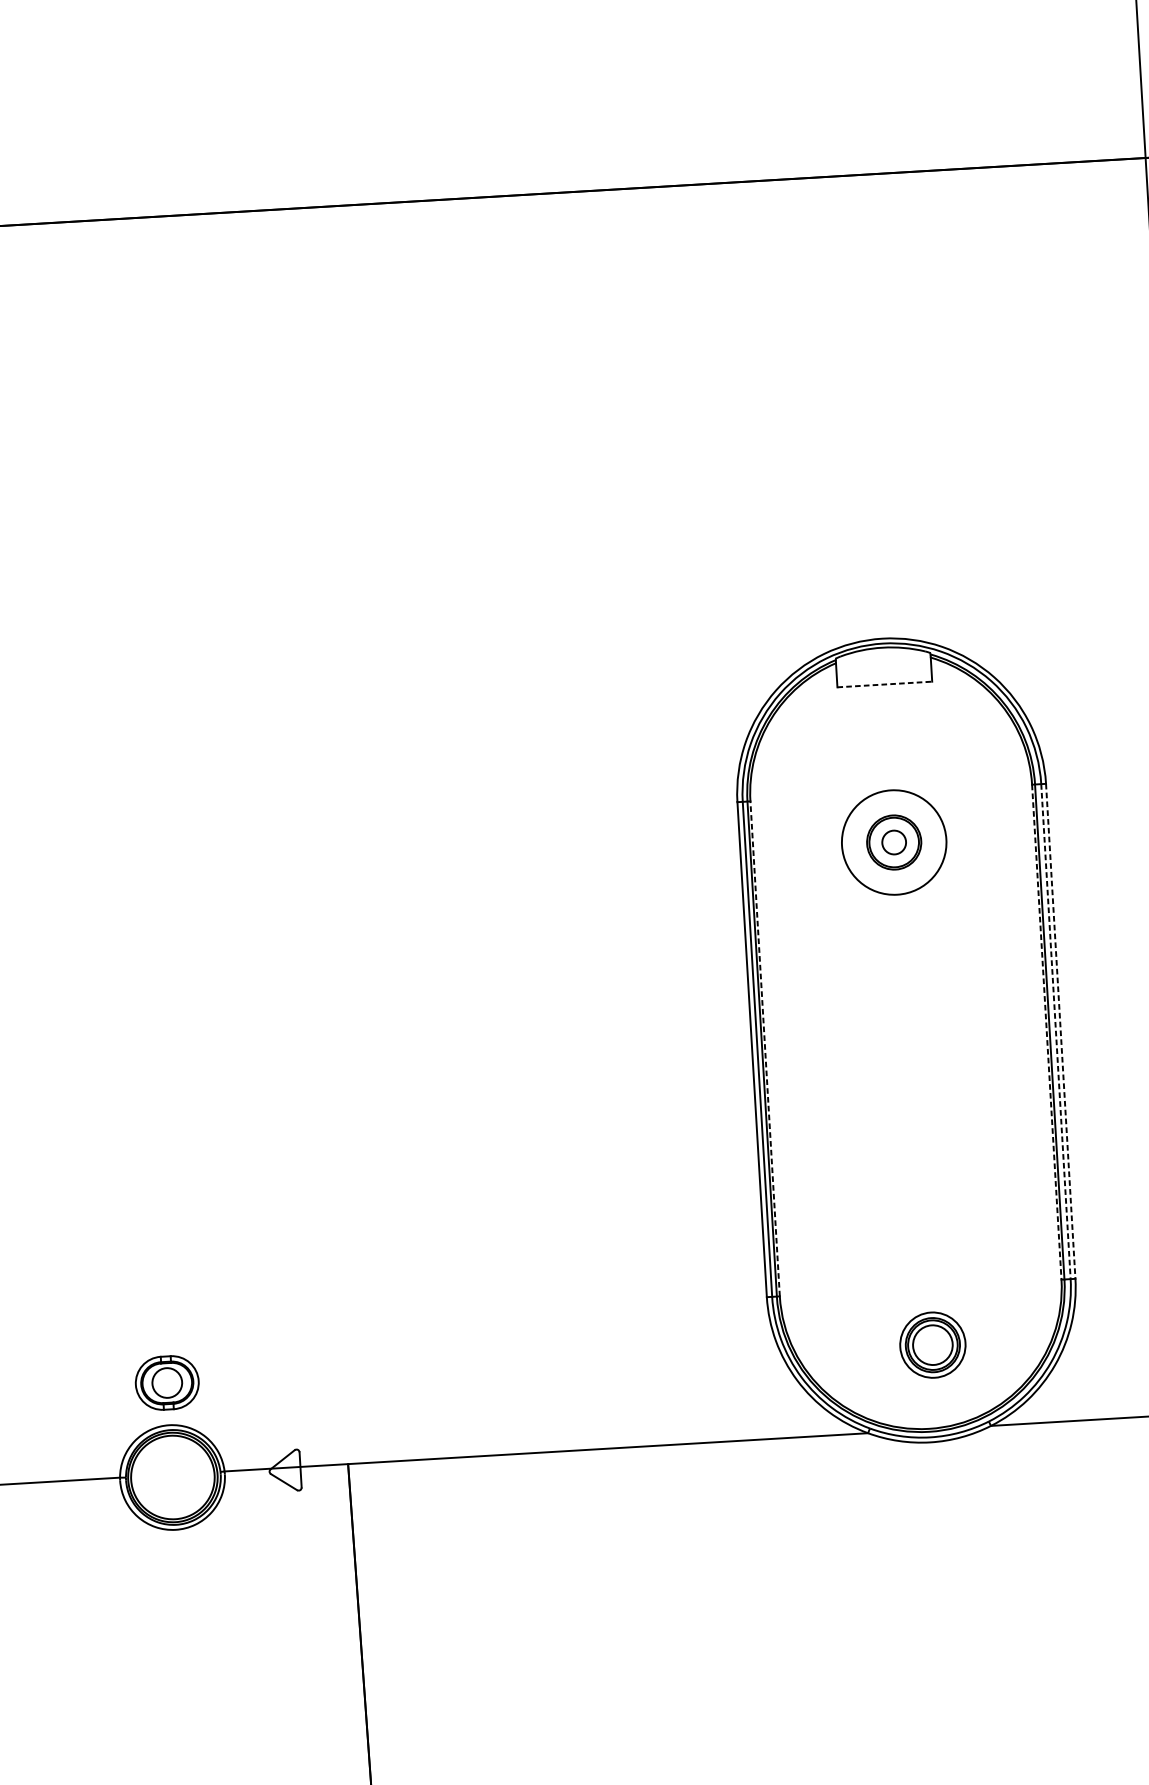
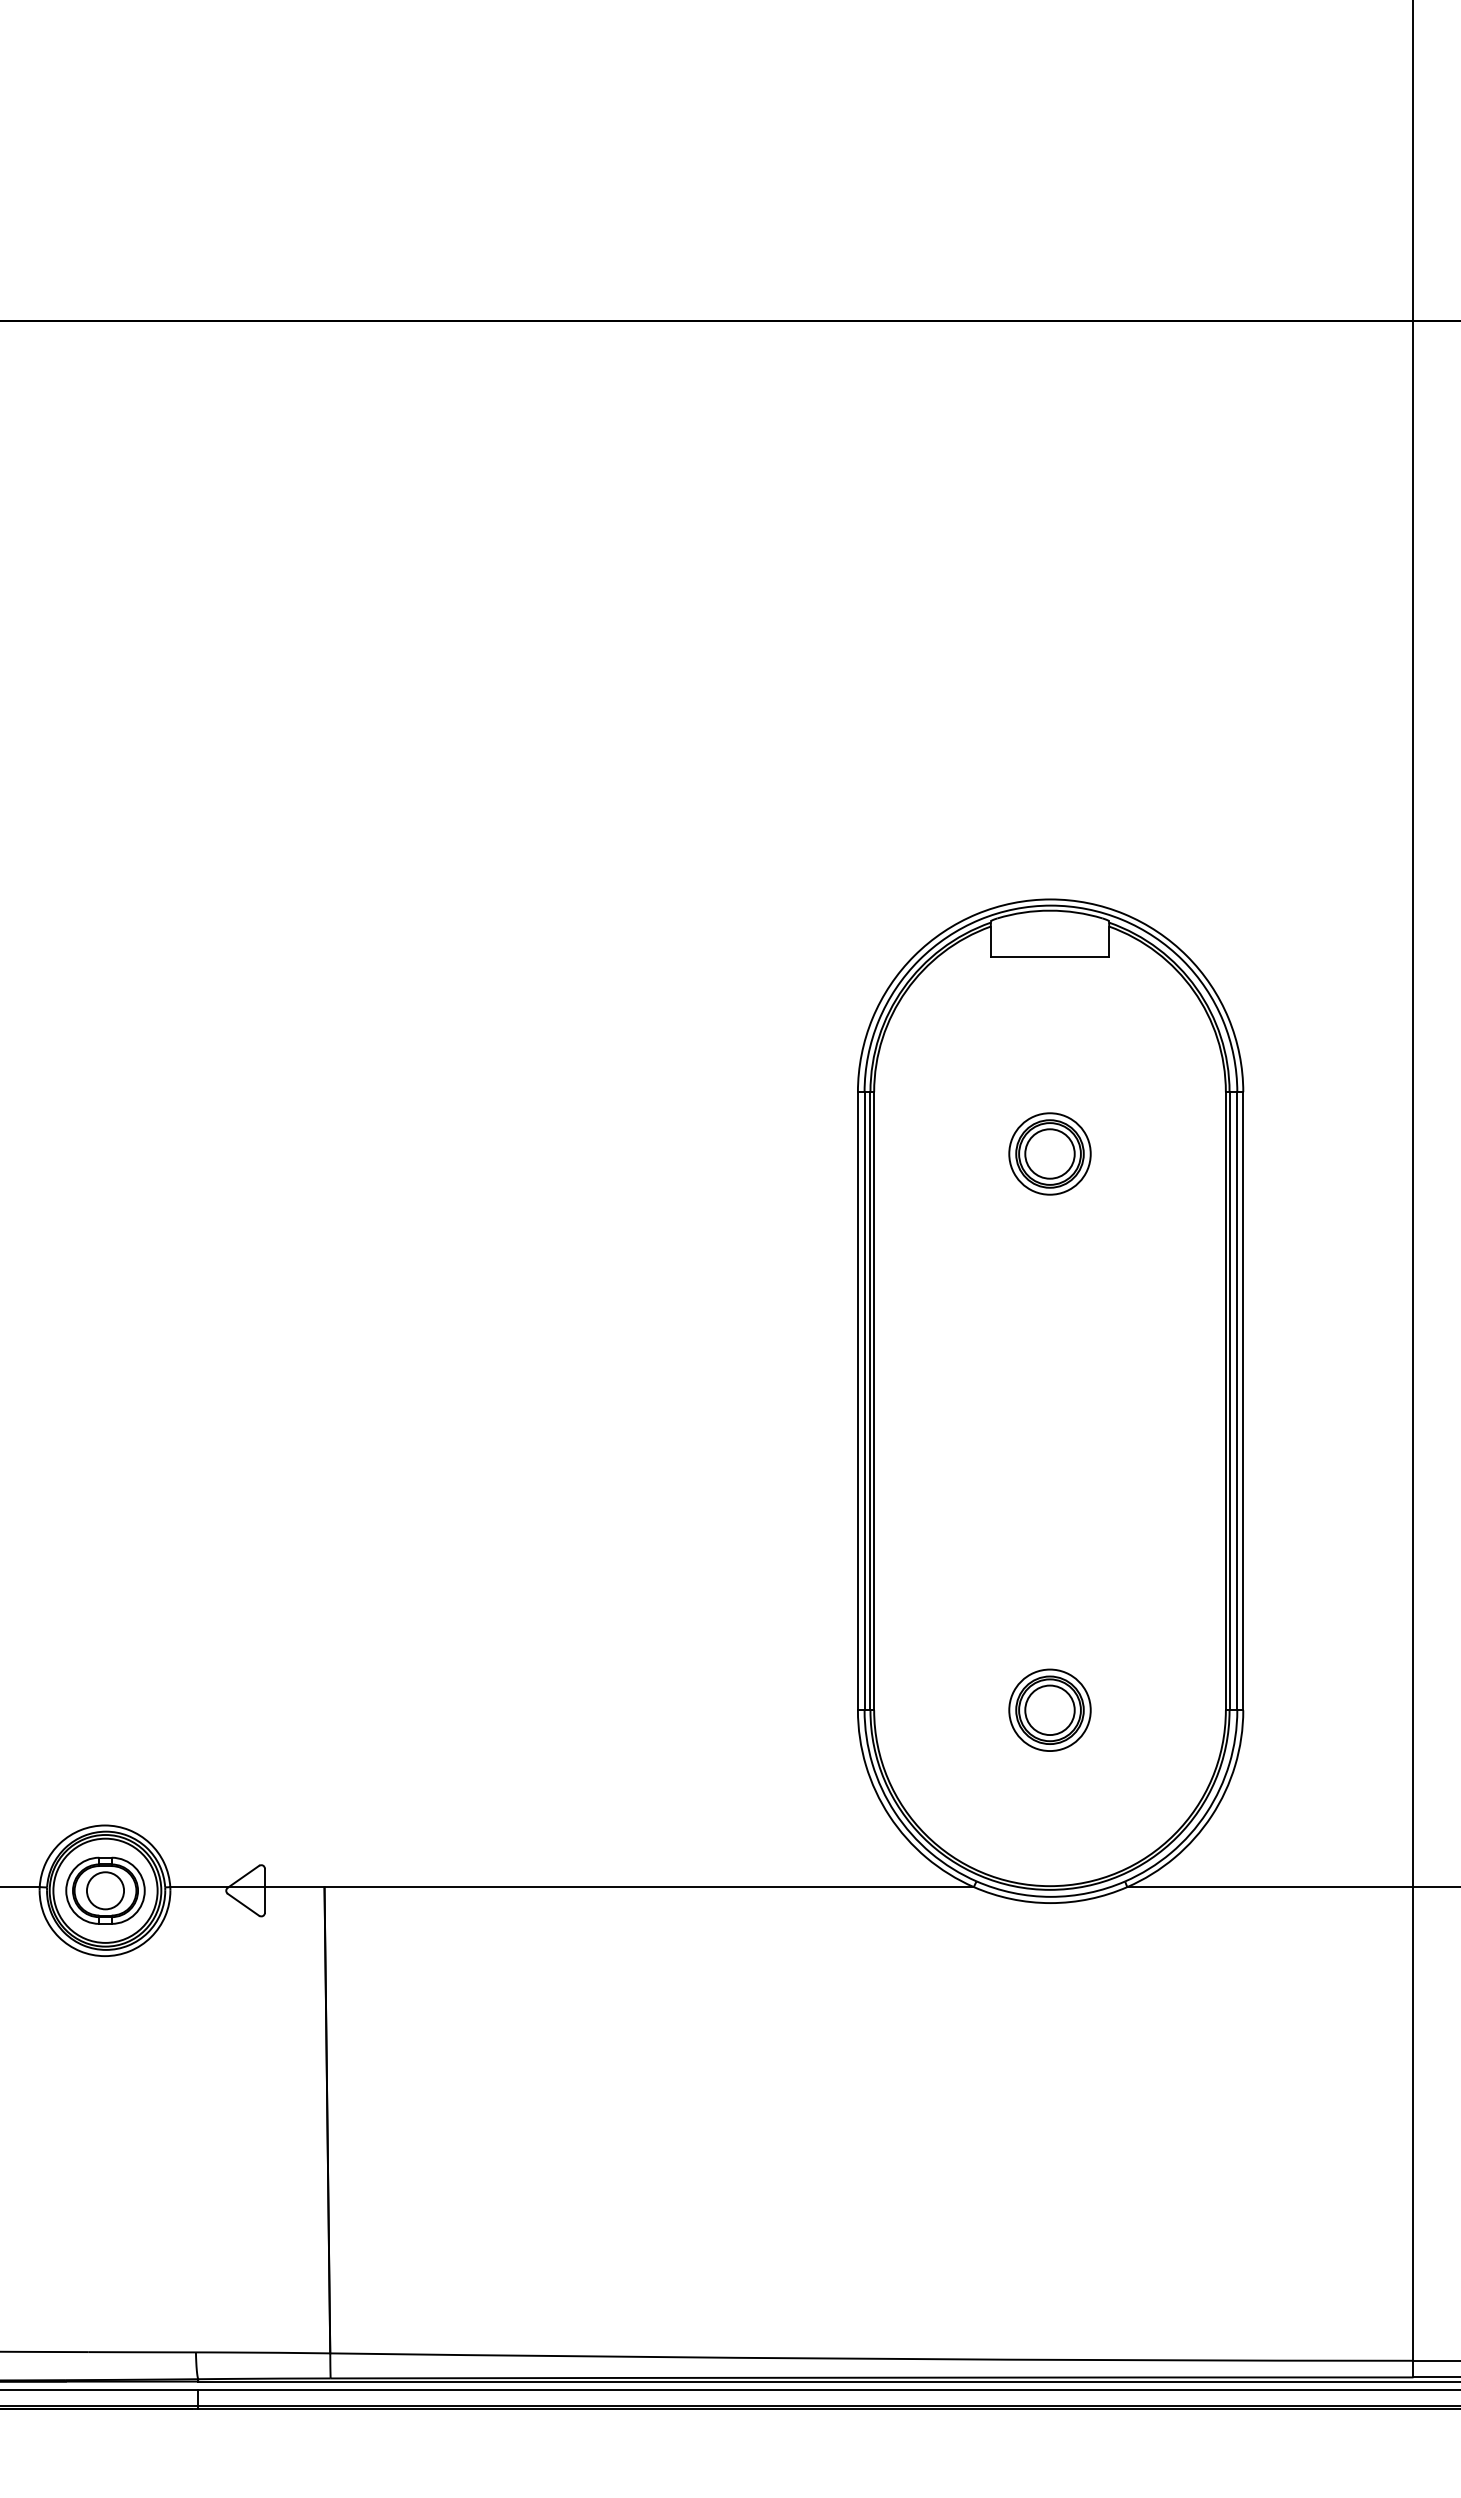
line: (885, 684) -> (1050, 956), dashed -> solid
circle: (893, 842) -> (1049, 1153), size x0.62
circle: (893, 842) -> (1049, 1153), size x1.67
line: (1056, 1031) -> (1237, 1401), dashed -> solid
line: (1060, 1031) -> (1243, 1401), dashed -> solid
line: (1046, 1032) -> (1225, 1401), dashed -> solid
line: (765, 1048) -> (874, 1400), dashed -> solid
part: (932, 1344) -> (1049, 1709), moved
part: (167, 1382) -> (105, 1890), moved

